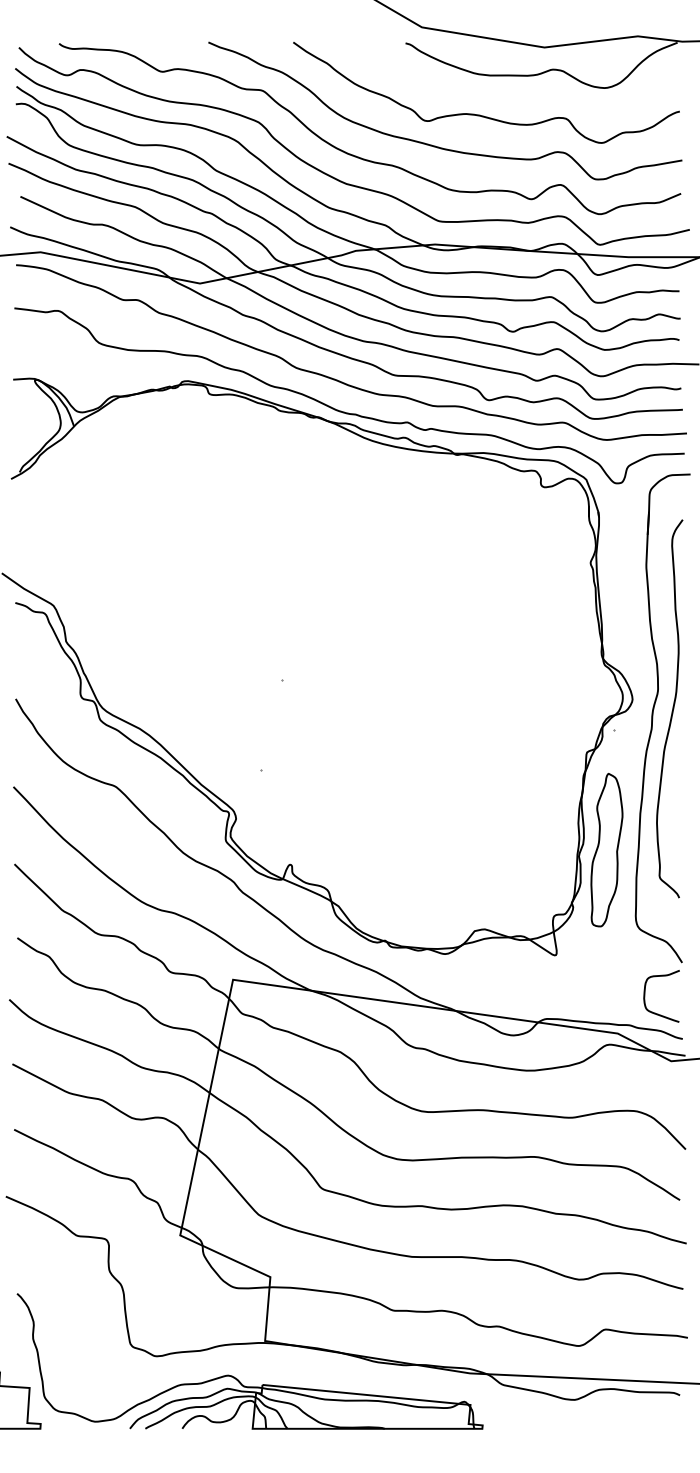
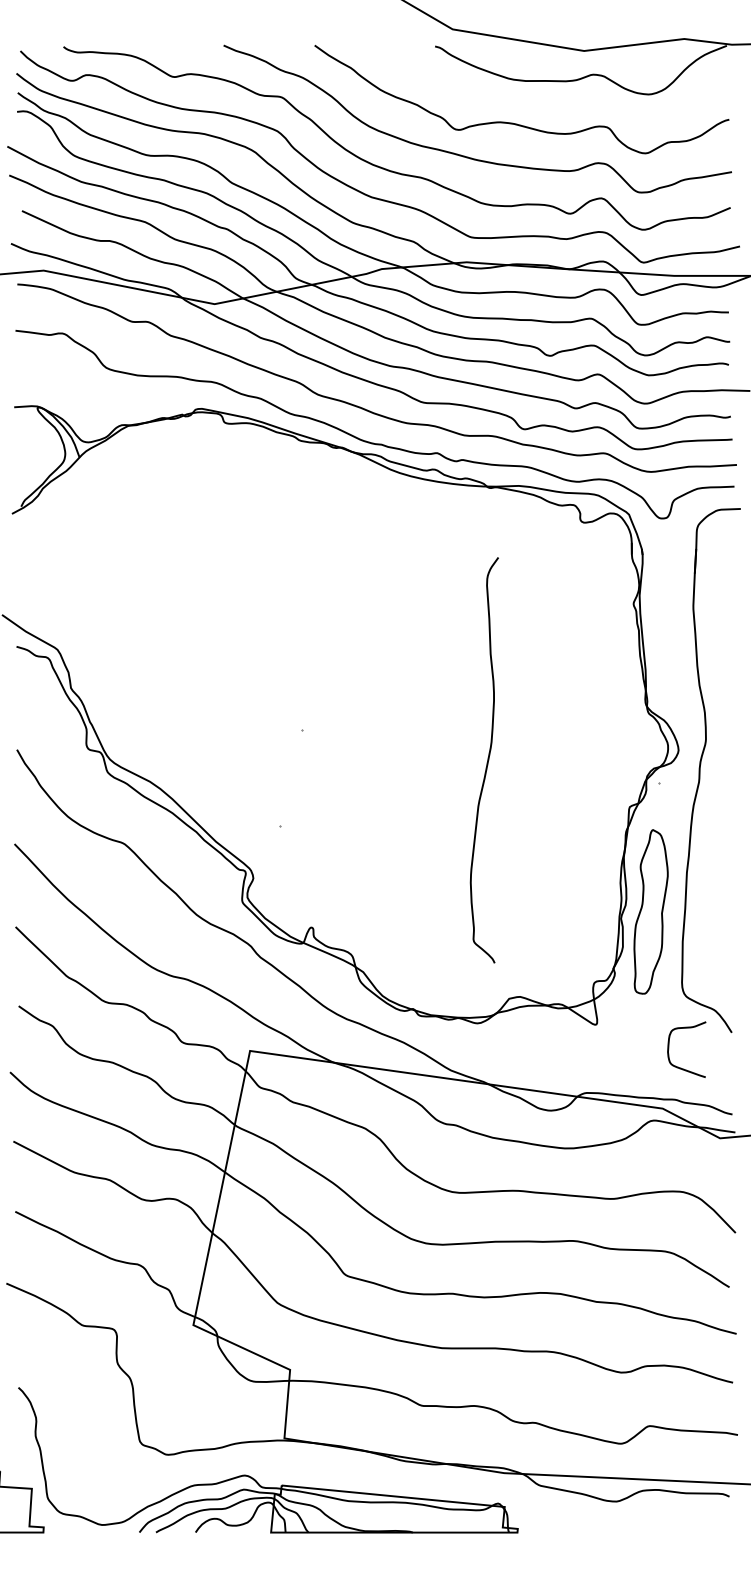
curve: (671, 710) -> (486, 762), moved
curve: (645, 996) -> (669, 1049), moved

